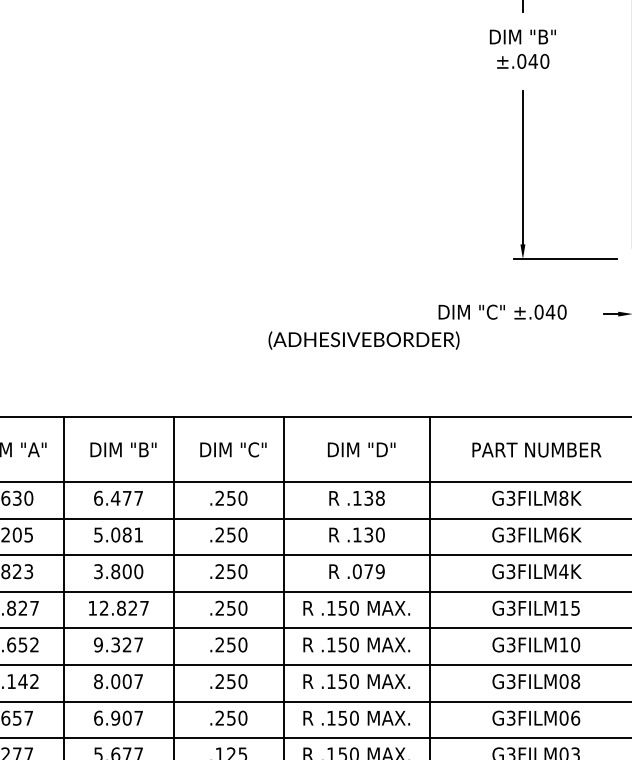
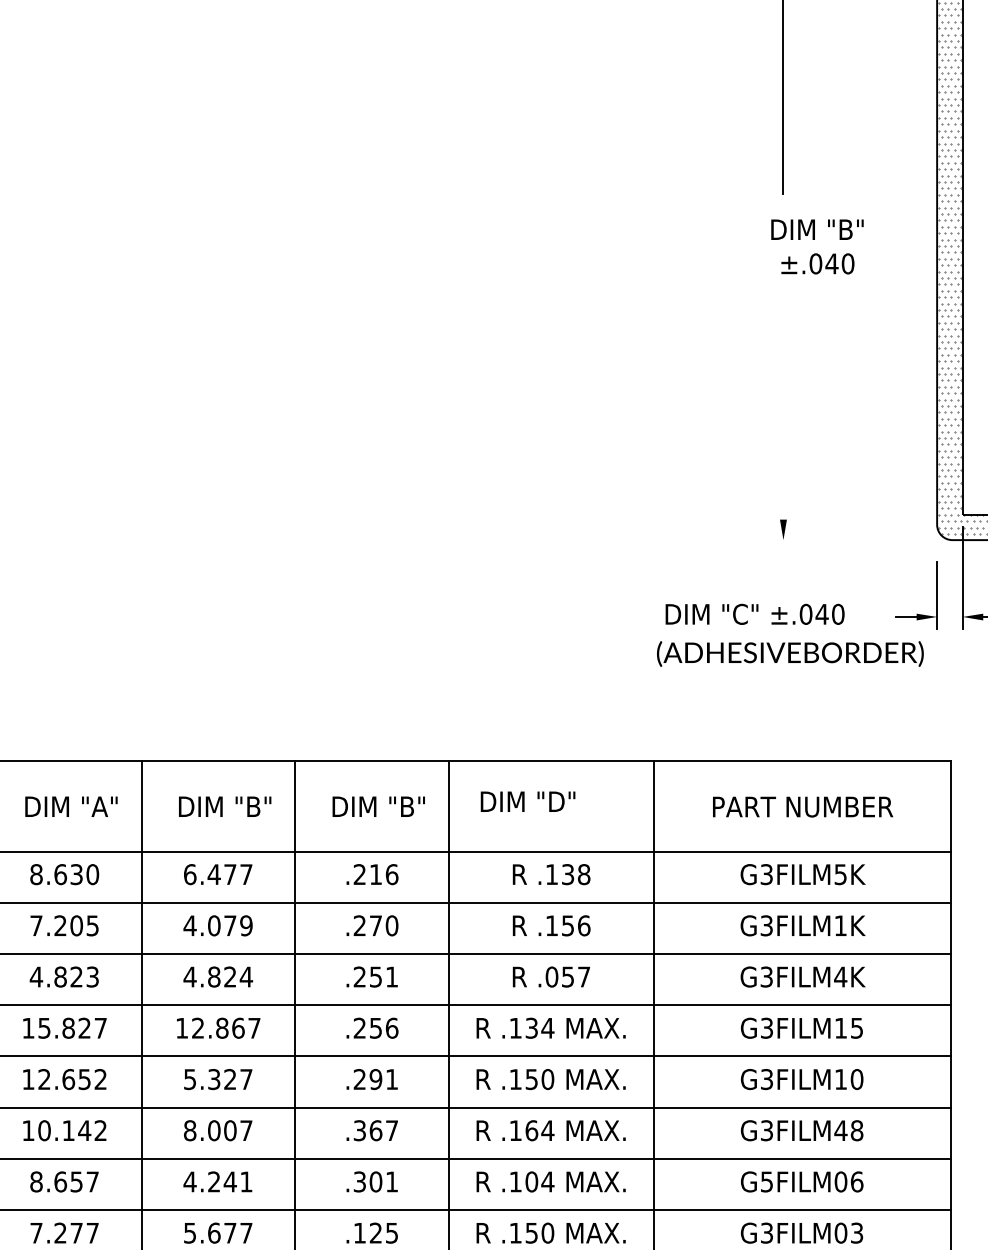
text: (522, 49) -> (817, 246), moved
line: (522, 167) -> (783, 411), removed
line: (565, 259) -> (843, 540), removed
text: (364, 340) -> (790, 653), moved
text: (233, 449) -> (378, 806), DIM "C" -> DIM "B"
text: (361, 449) -> (527, 801), moved
text: (237, 498) -> (384, 874), .250 -> .216
text: (563, 498) -> (840, 874), G3FILM8K -> G3FILM5K
text: (118, 534) -> (217, 925), 5.081 -> 4.079
text: (231, 534) -> (375, 925), .250 -> .270
text: (374, 534) -> (576, 925), .130 -> .156
text: (563, 534) -> (840, 925), G3FILM6K -> G3FILM1K
text: (118, 571) -> (218, 976), 3.800 -> 4.824
text: (242, 571) -> (391, 976), .250 -> .251
text: (374, 571) -> (576, 976), .079 -> .057
text: (133, 607) -> (238, 1027), 12.827 -> 12.867
text: (242, 607) -> (391, 1027), .250 -> .256
text: (349, 607) -> (540, 1027), .150 -> .134
text: (98, 644) -> (189, 1079), 9.327 -> 5.327
text: (236, 644) -> (383, 1079), .250 -> .291
text: (231, 681) -> (375, 1130), .250 -> .367
text: (348, 681) -> (539, 1130), .150 -> .164
text: (563, 681) -> (840, 1130), G3FILM08 -> G3FILM48
text: (118, 717) -> (217, 1181), 6.907 -> 4.241
text: (231, 717) -> (375, 1181), .250 -> .301
text: (348, 717) -> (539, 1181), .150 -> .104
text: (510, 717) -> (766, 1181), G3FILM06 -> G5FILM06

